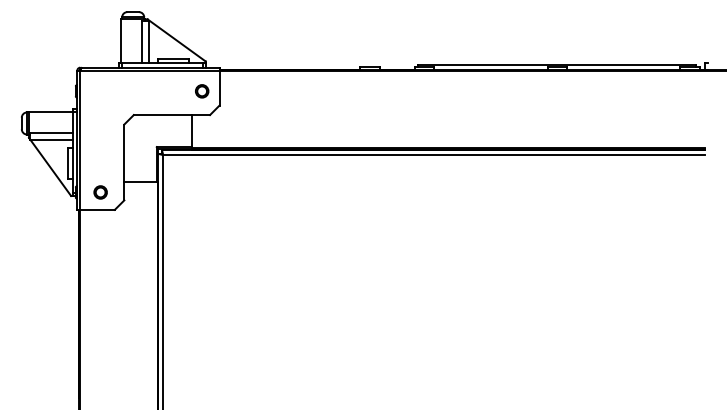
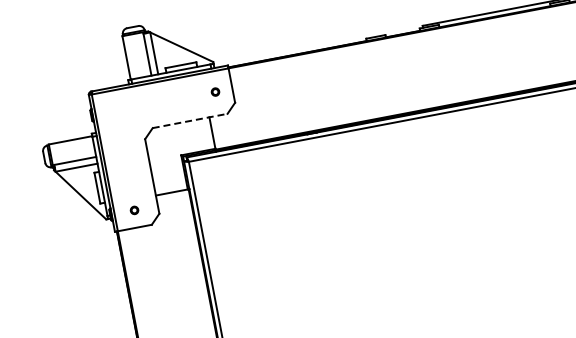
circle: (202, 91) -> (215, 92), size x0.6
line: (172, 115) -> (190, 121), solid -> dashed
circle: (100, 192) -> (134, 210), size x0.6

